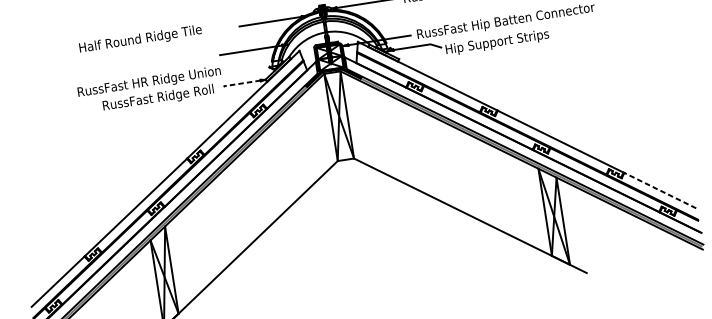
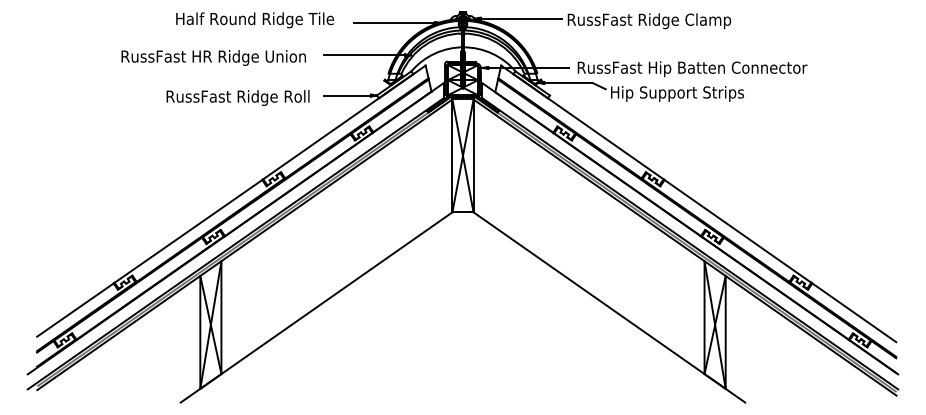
text: (140, 39) -> (254, 20), moved
text: (149, 82) -> (213, 57), moved
line: (241, 83) -> (346, 95), dashed -> solid
line: (659, 190) -> (853, 312), dashed -> solid

